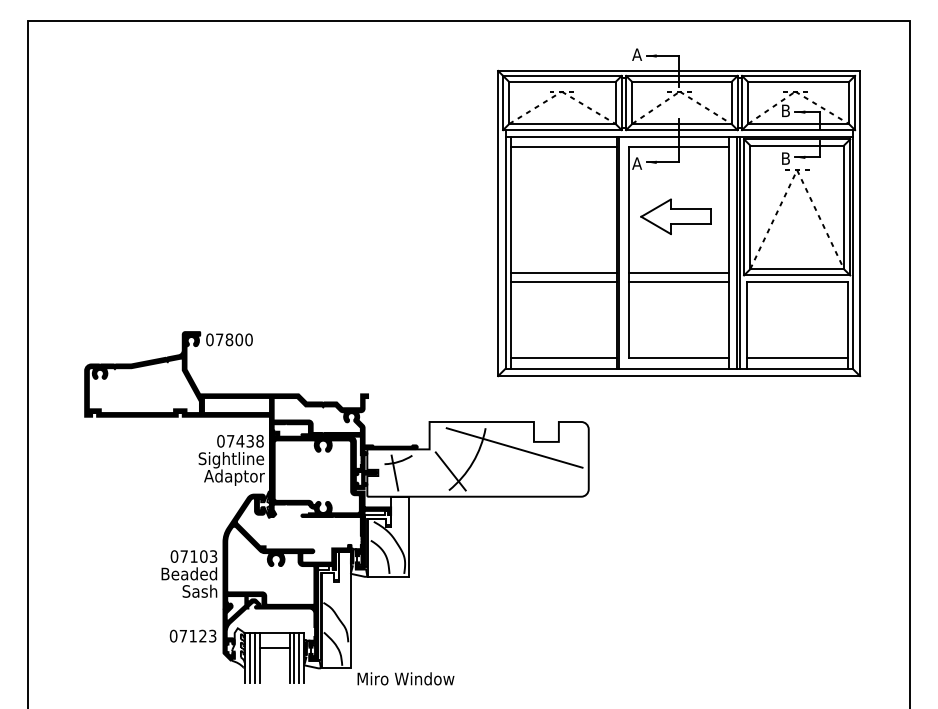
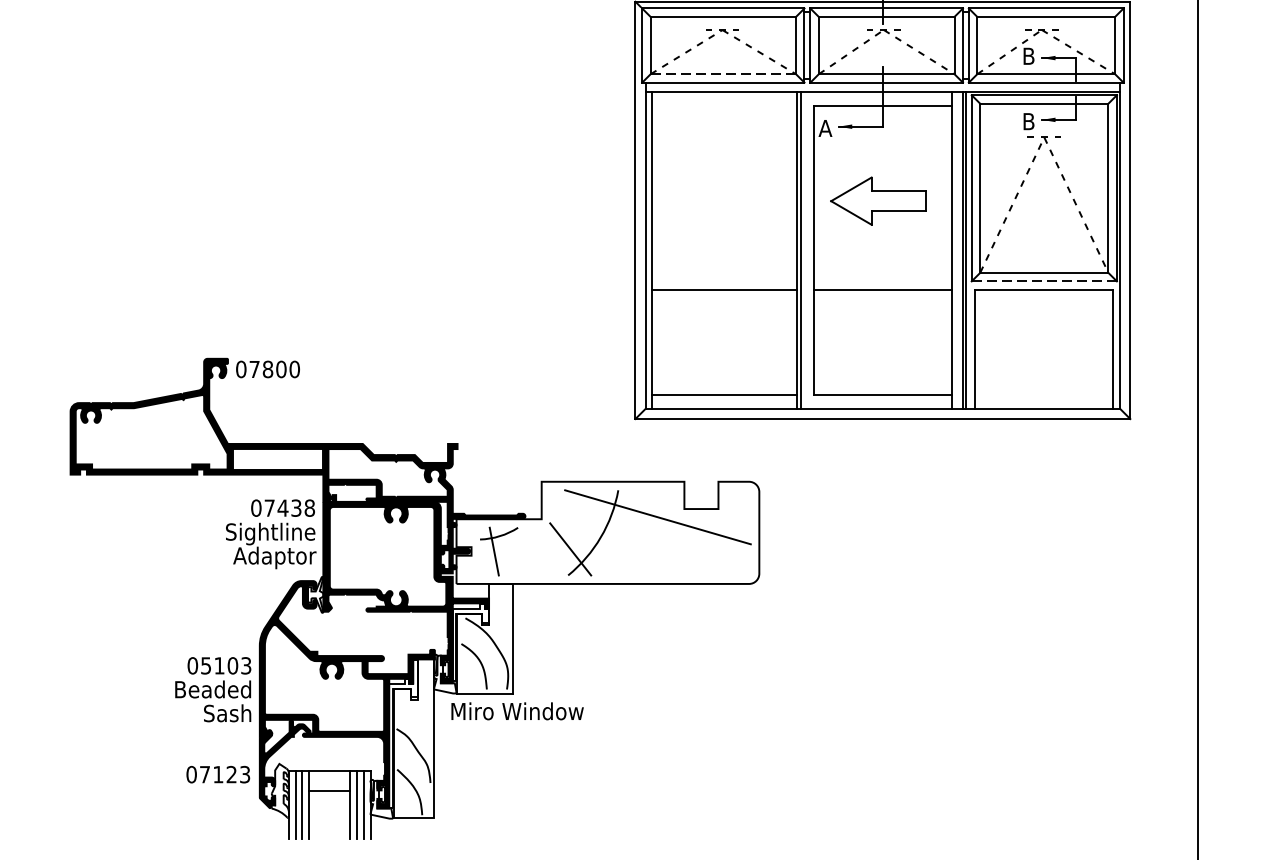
line: (561, 123) -> (722, 73), solid -> dashed
line: (563, 147) -> (724, 106), removed
line: (563, 272) -> (724, 277), removed
line: (678, 272) -> (882, 277), removed
line: (796, 275) -> (1043, 281), solid -> dashed
line: (796, 358) -> (1043, 394), removed
text: (183, 556) -> (205, 665), 07103 -> 05103
text: (405, 678) -> (516, 710), moved

